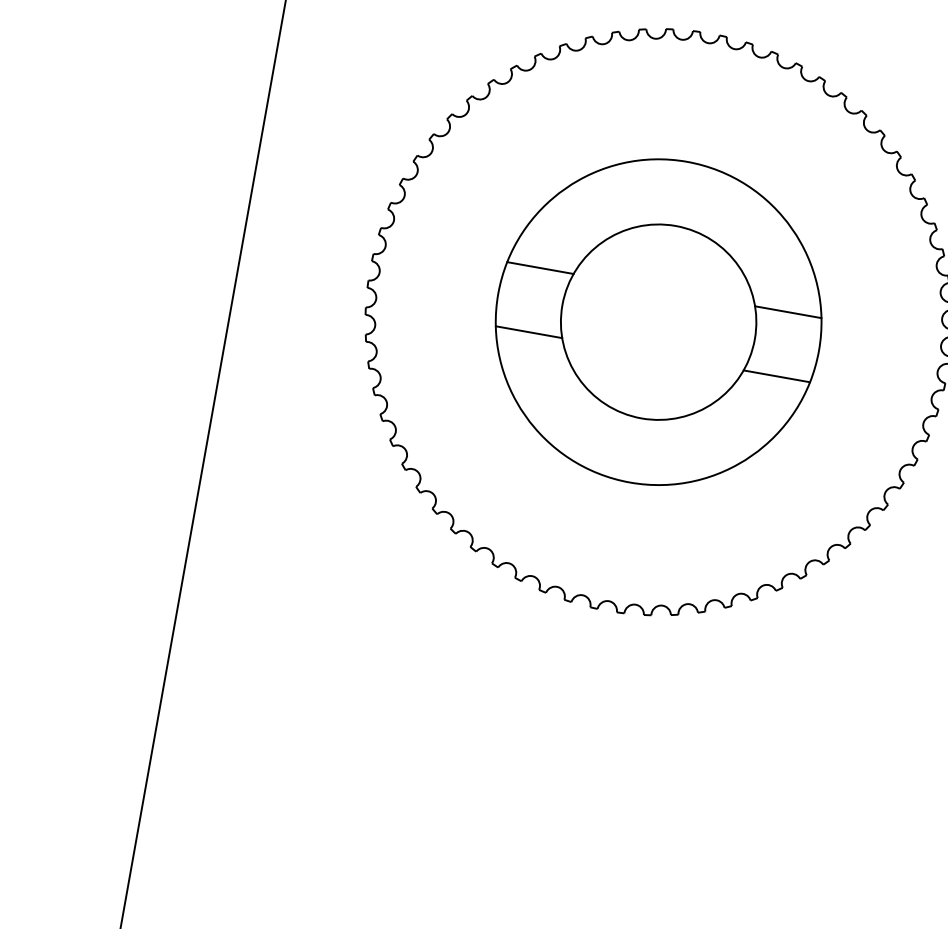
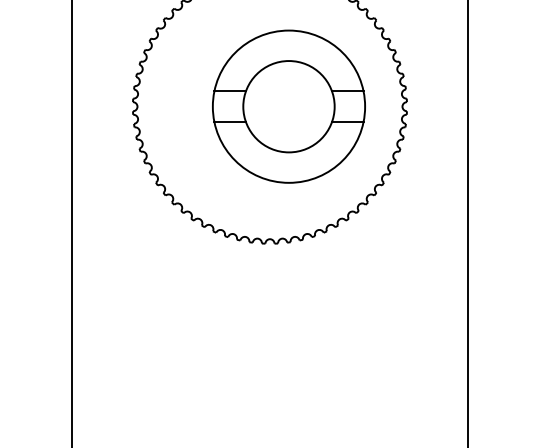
part: (657, 321) -> (288, 106), moved

